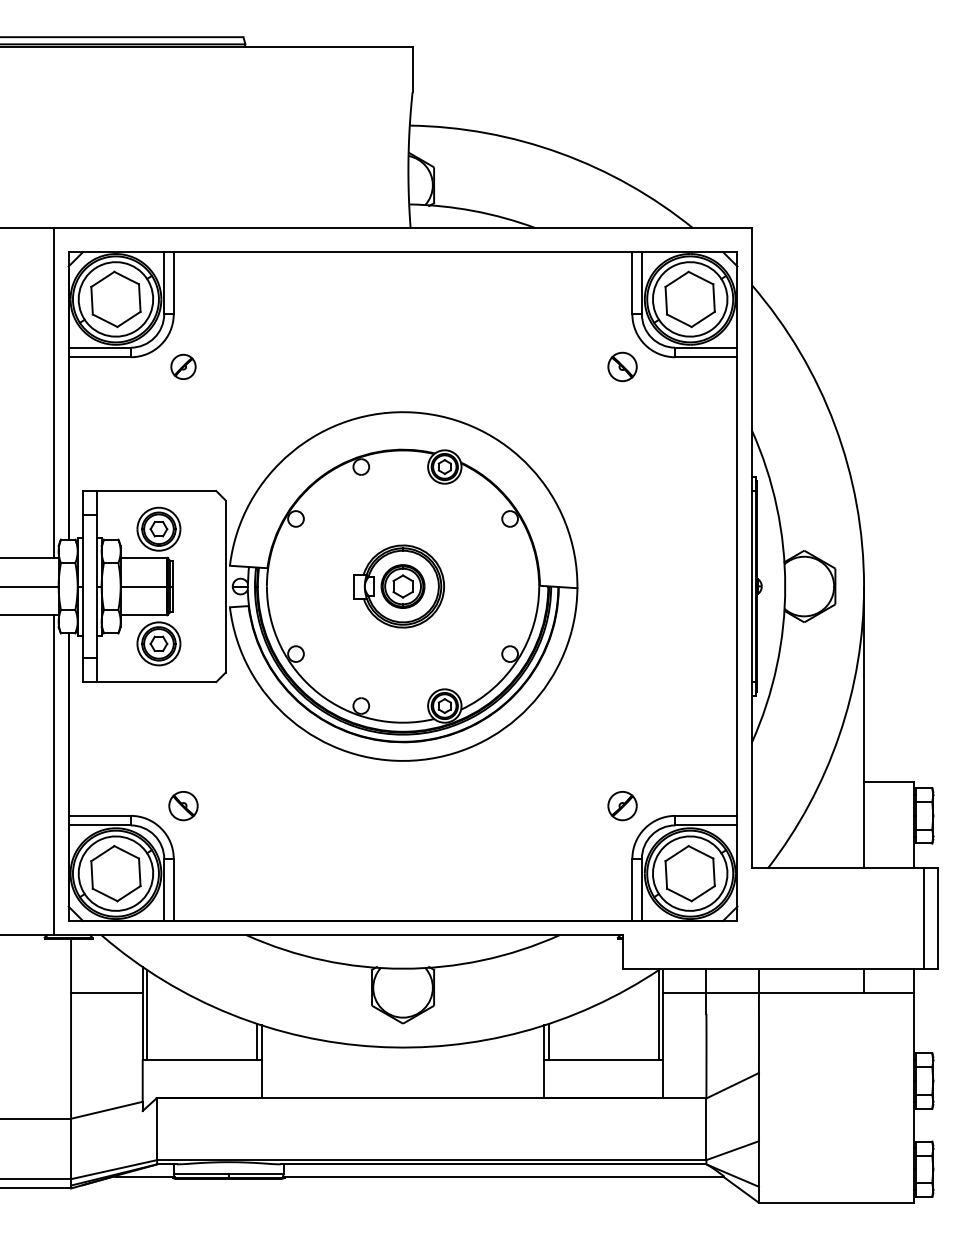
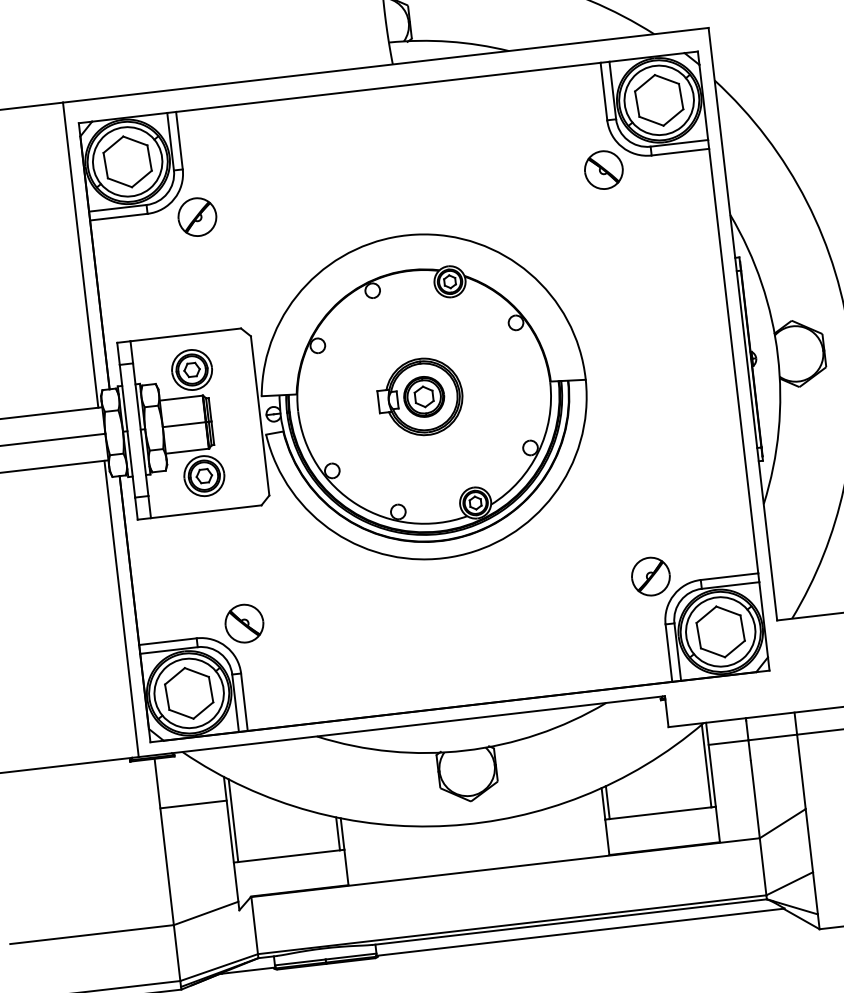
part: (183, 366) -> (197, 216), size x1.67
part: (622, 366) -> (603, 169), size x1.43
part: (183, 805) -> (244, 623), size x1.43
part: (622, 805) -> (650, 576), size x1.43

